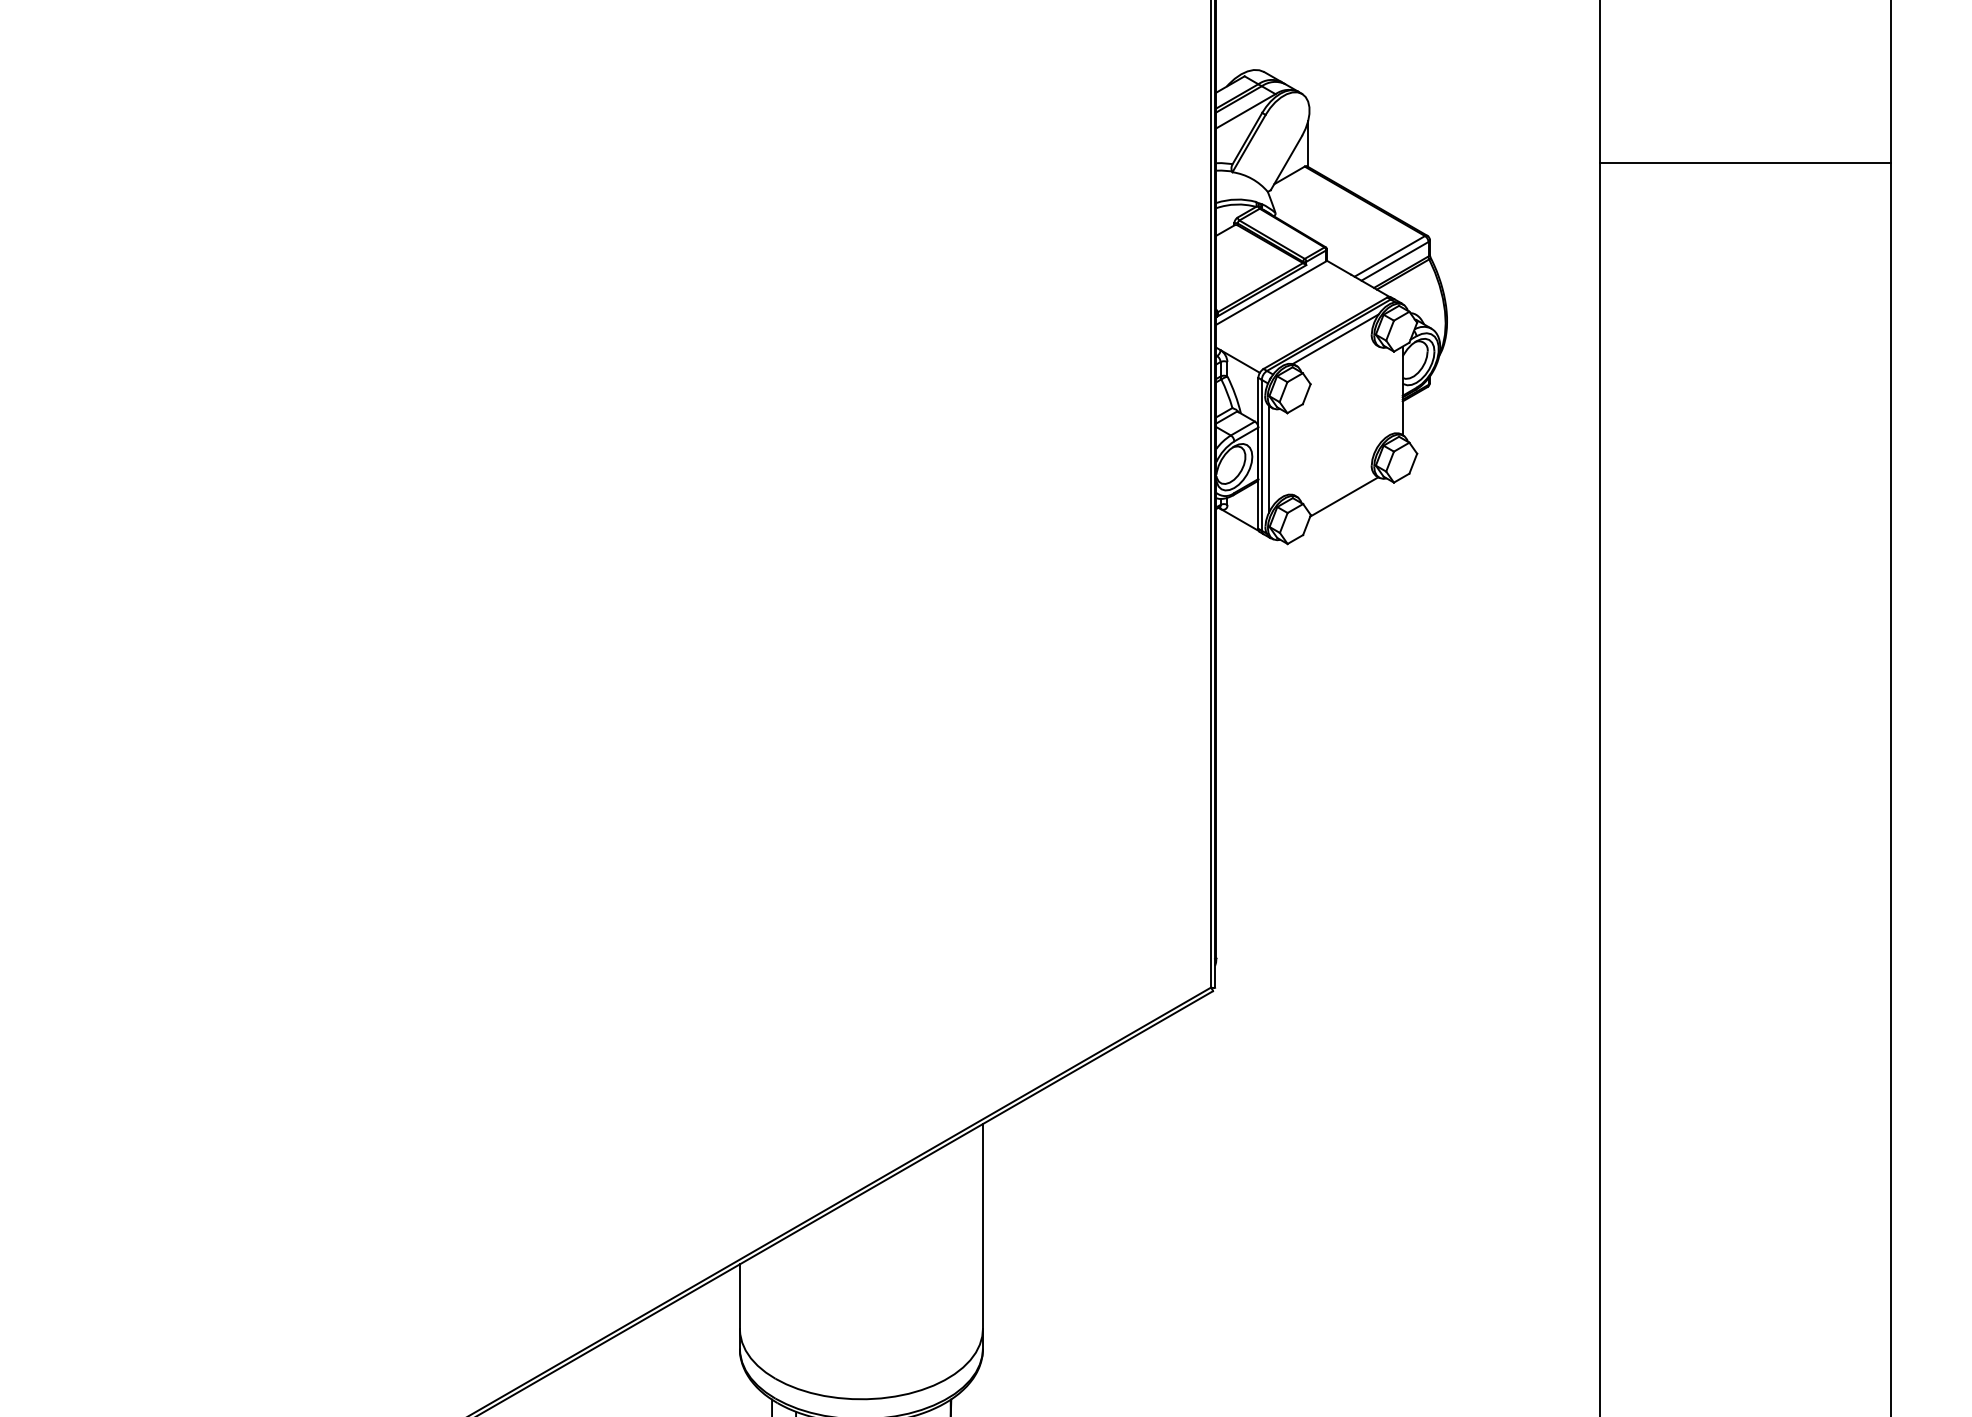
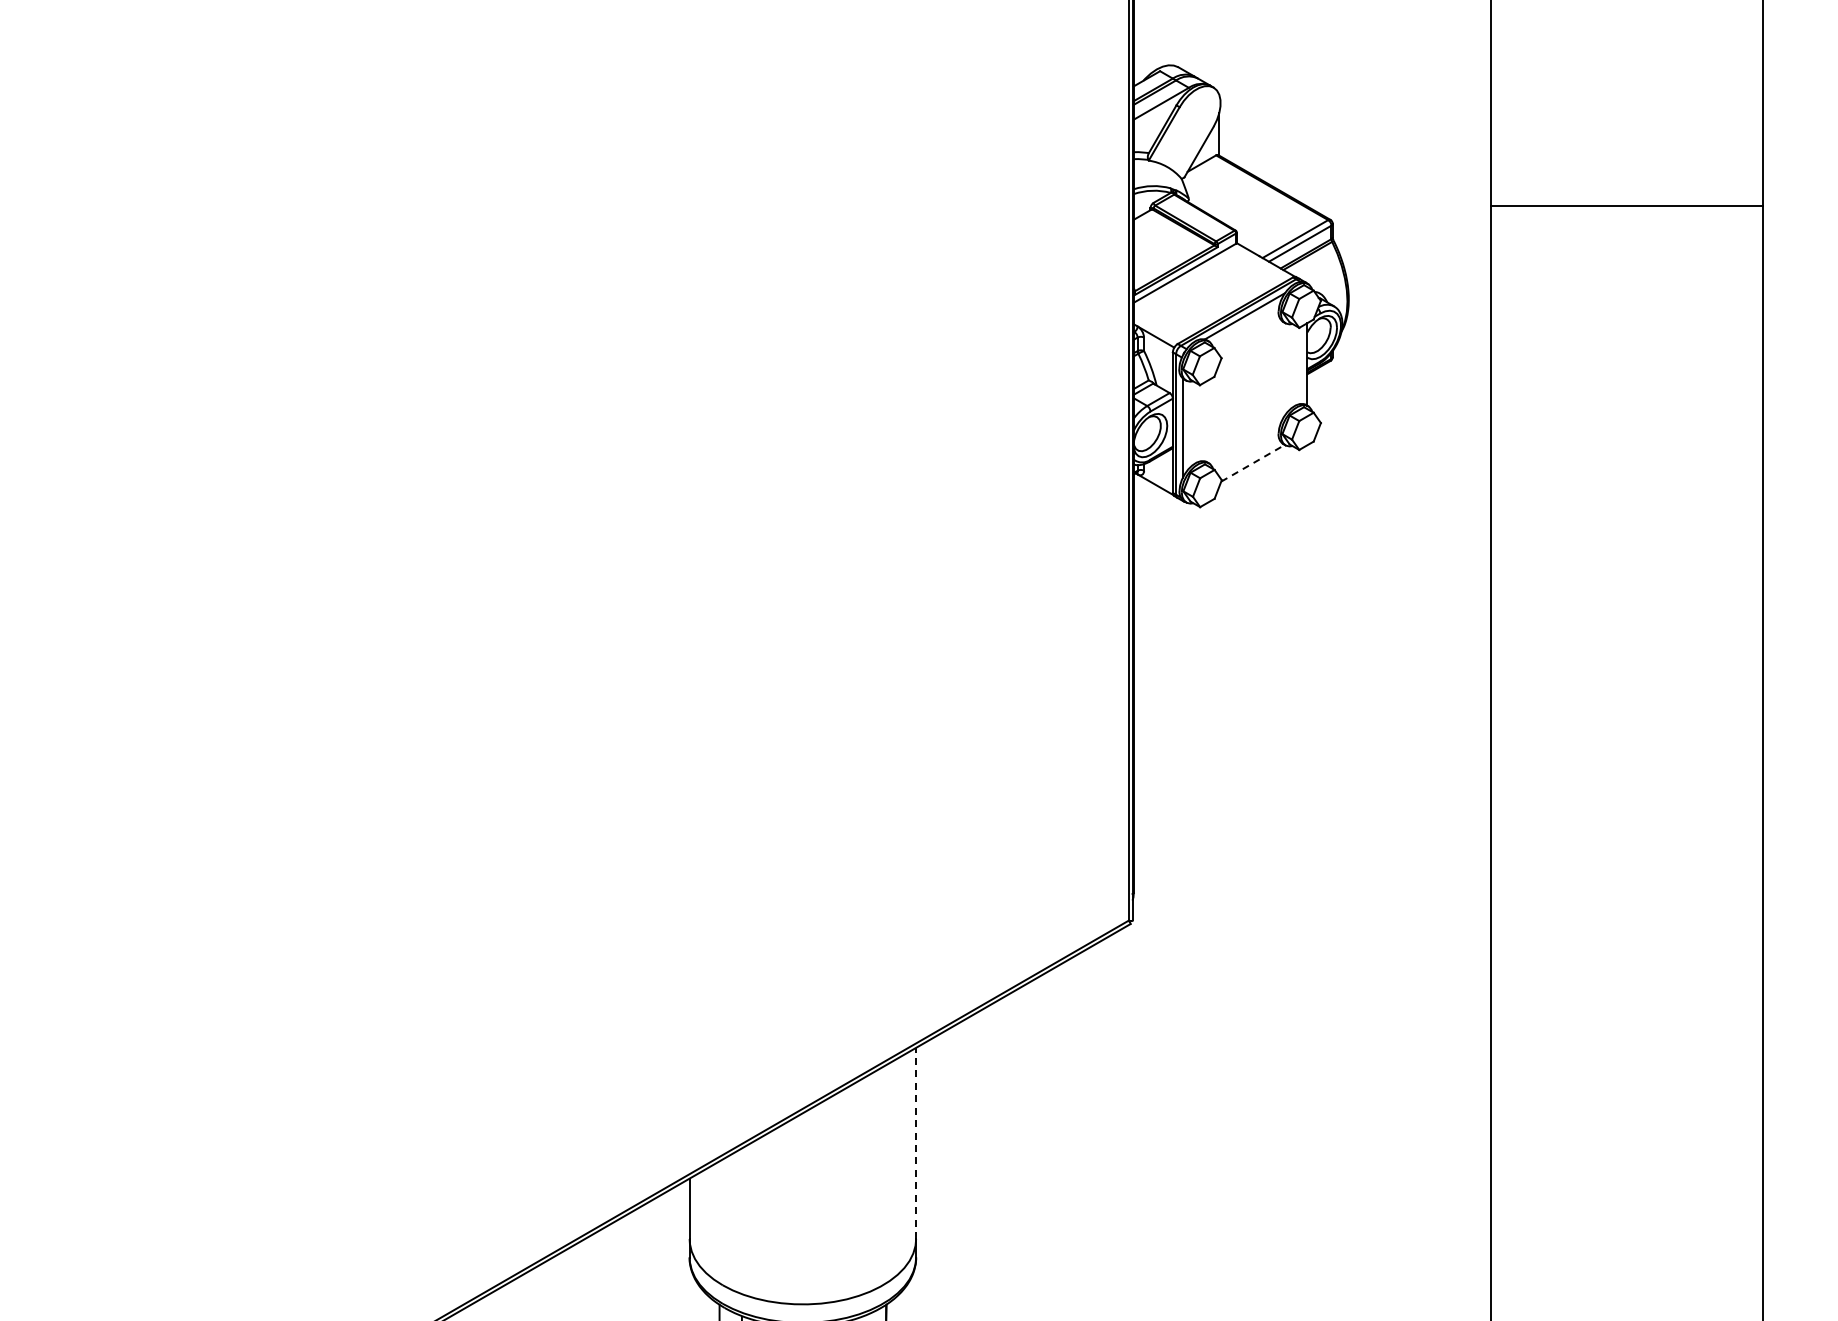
line: (1745, 163) -> (1626, 206), moved
line: (1344, 497) -> (1253, 463), solid -> dashed
line: (983, 1226) -> (916, 1143), solid -> dashed

